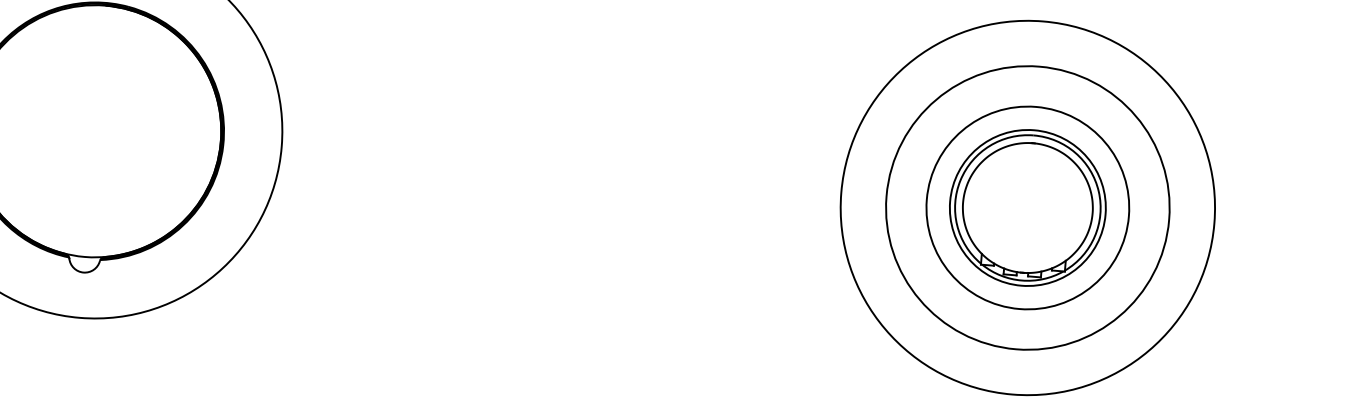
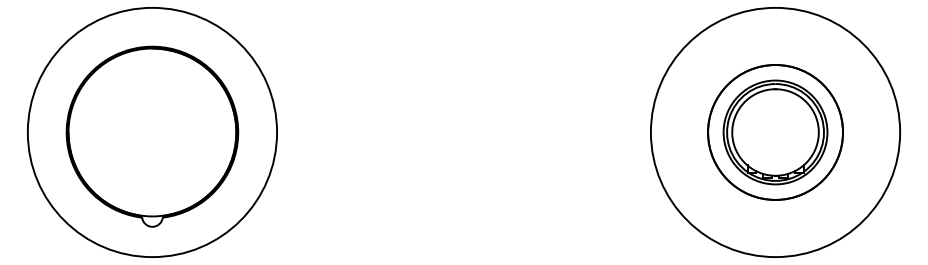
circle: (1027, 208) -> (775, 132), size x0.71

